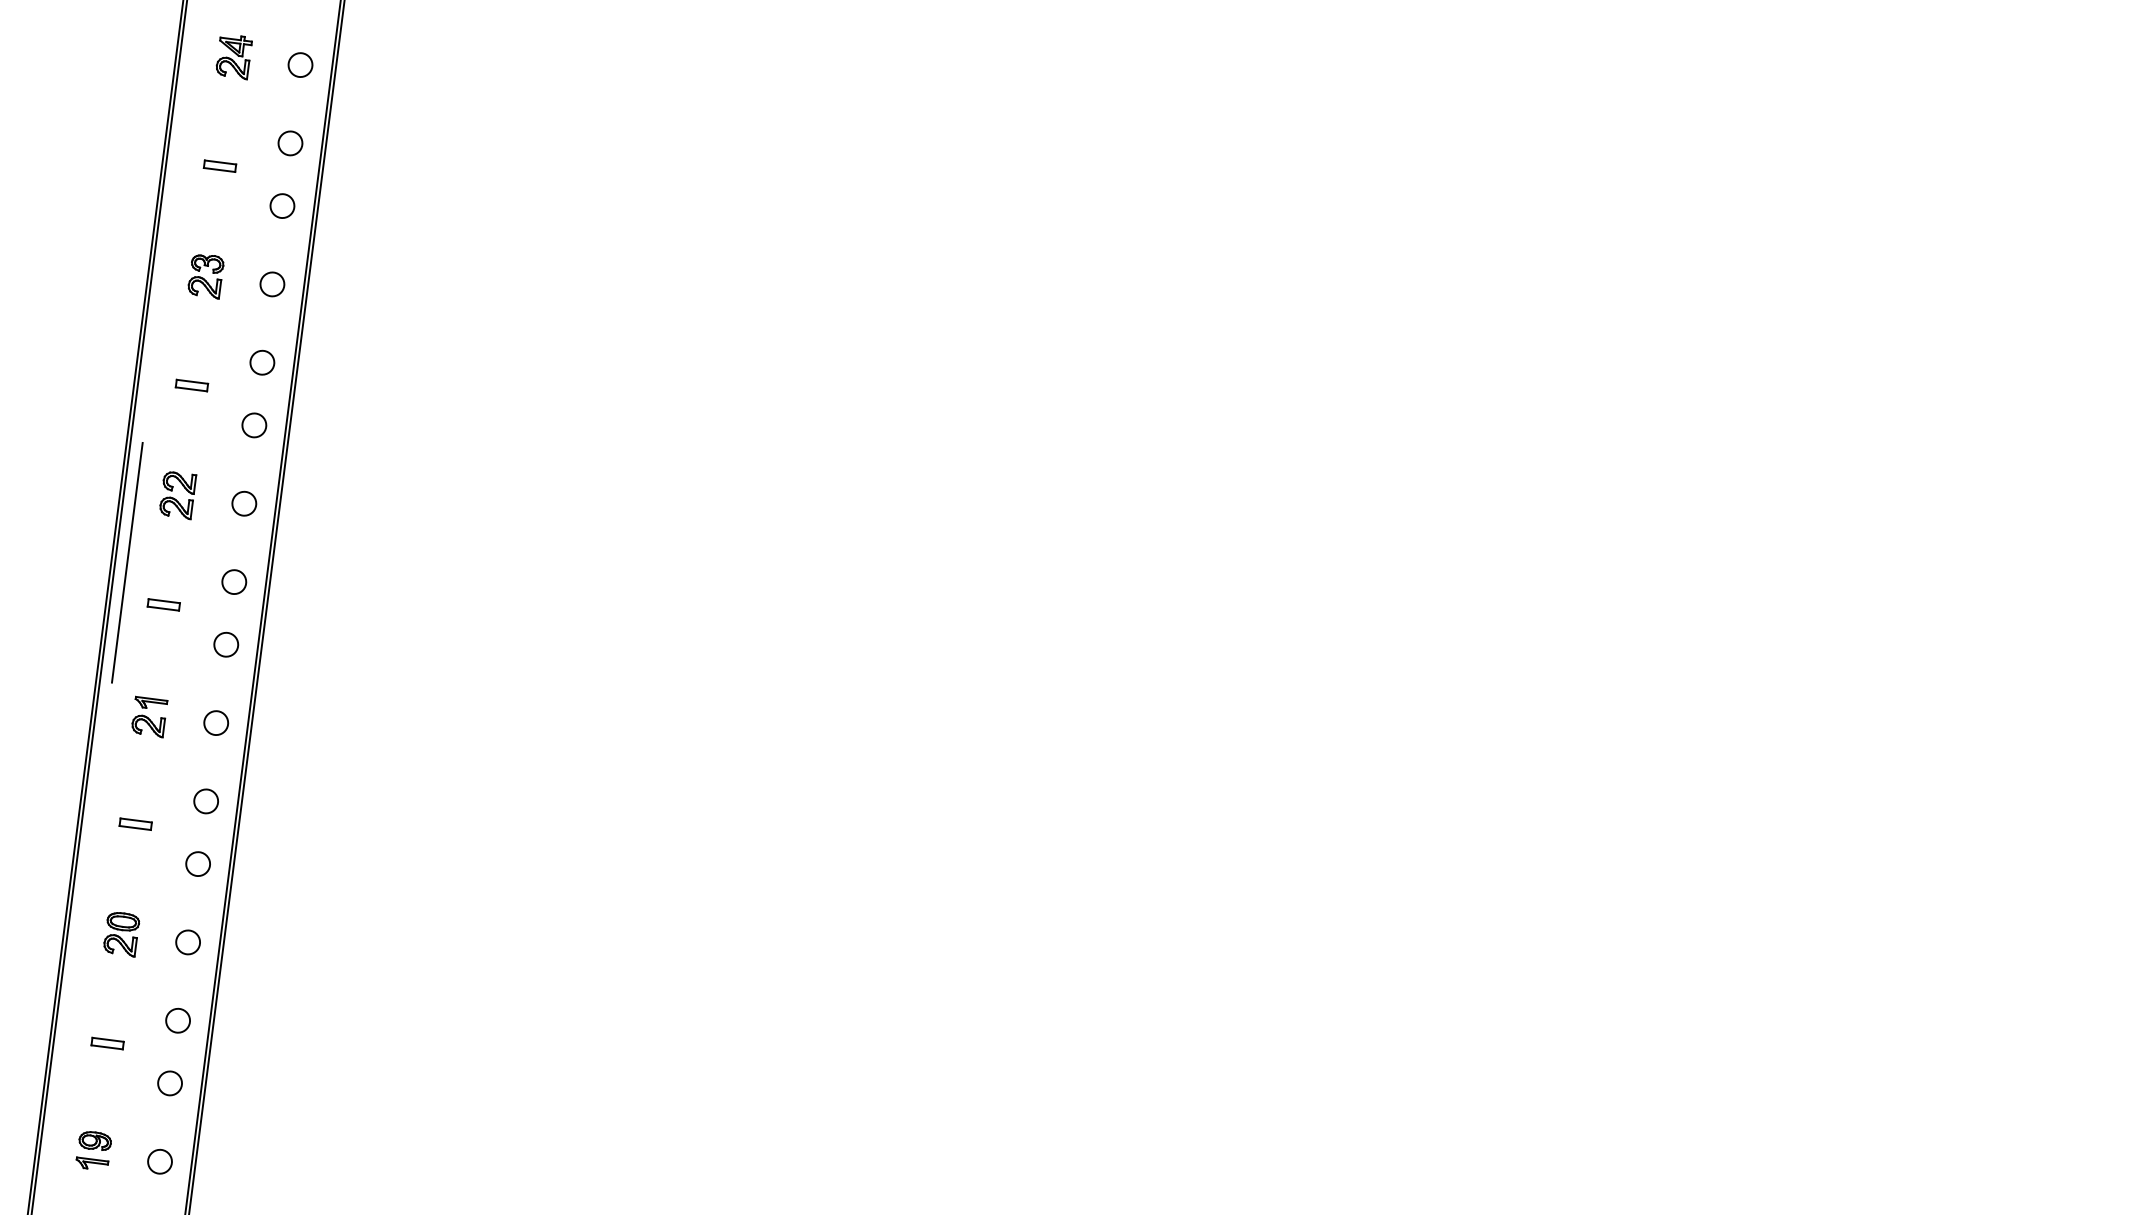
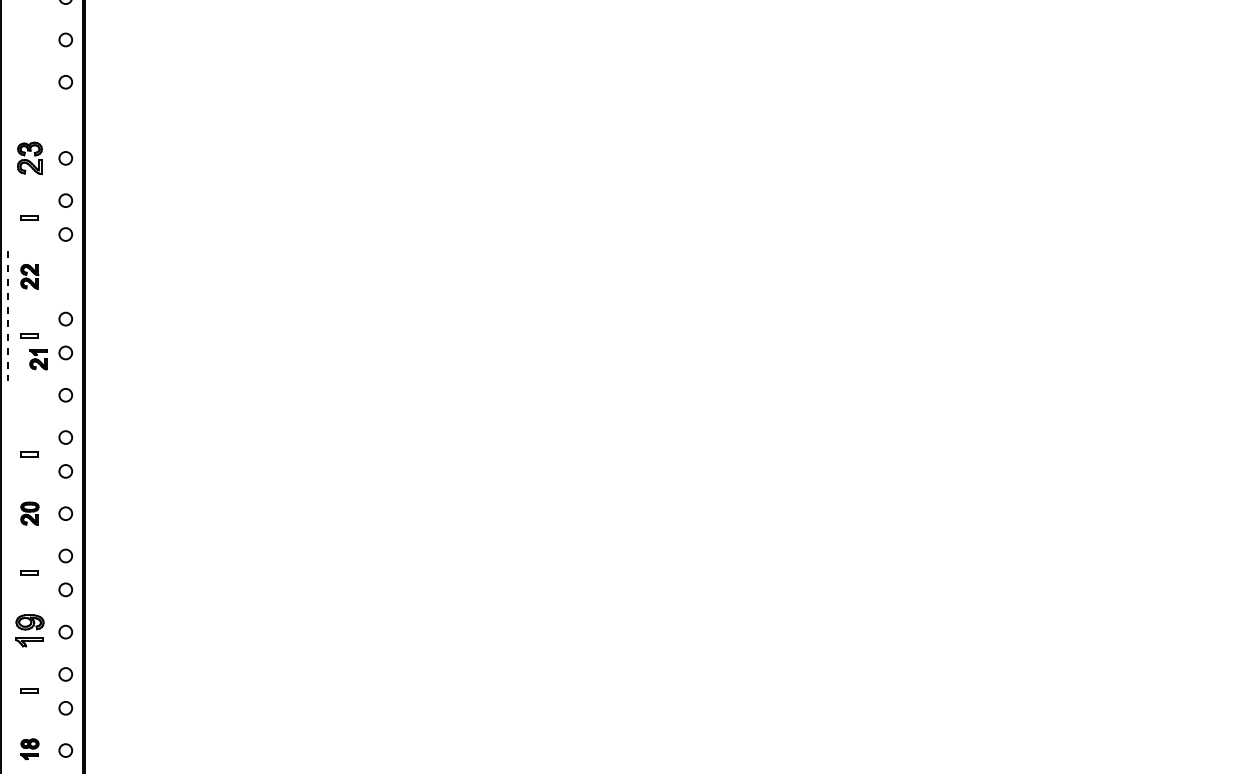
part: (233, 57) -> (29, 40), removed
part: (219, 164) -> (29, 98), removed
circle: (282, 204) -> (65, 115), removed
part: (205, 276) -> (29, 158), size x1.4
circle: (243, 503) -> (65, 276), removed
line: (126, 563) -> (7, 316), solid -> dashed
part: (148, 716) -> (38, 359), moved
part: (93, 1150) -> (29, 630), size x1.6

